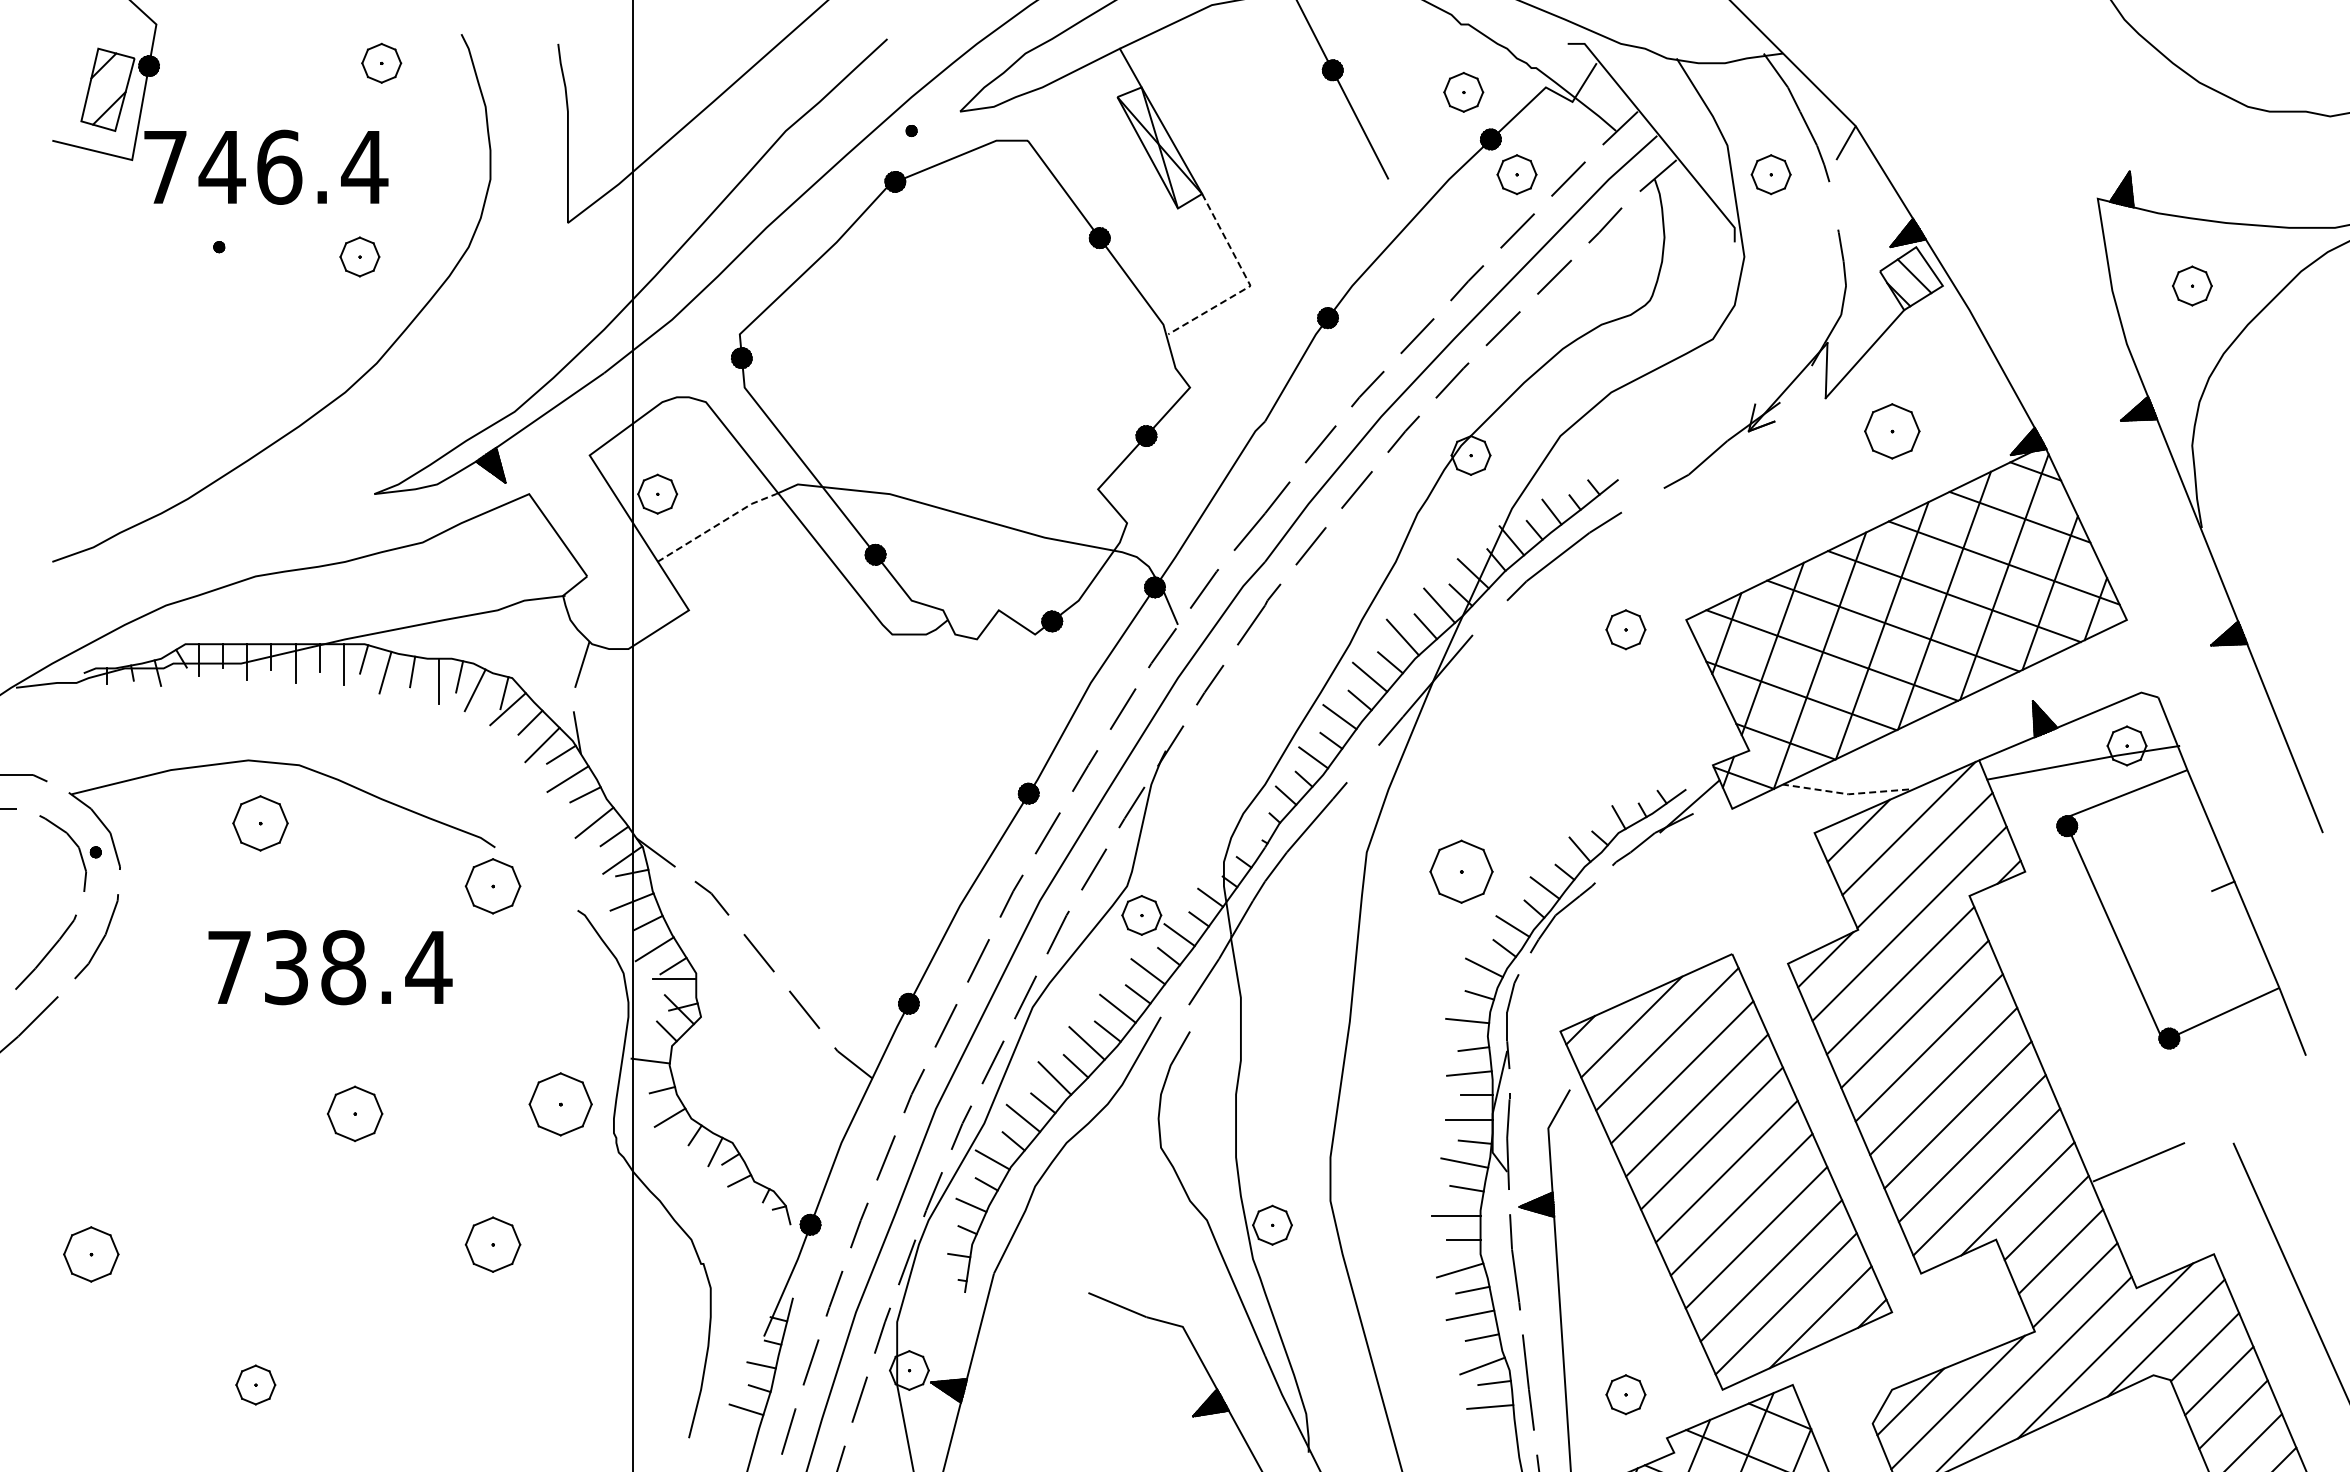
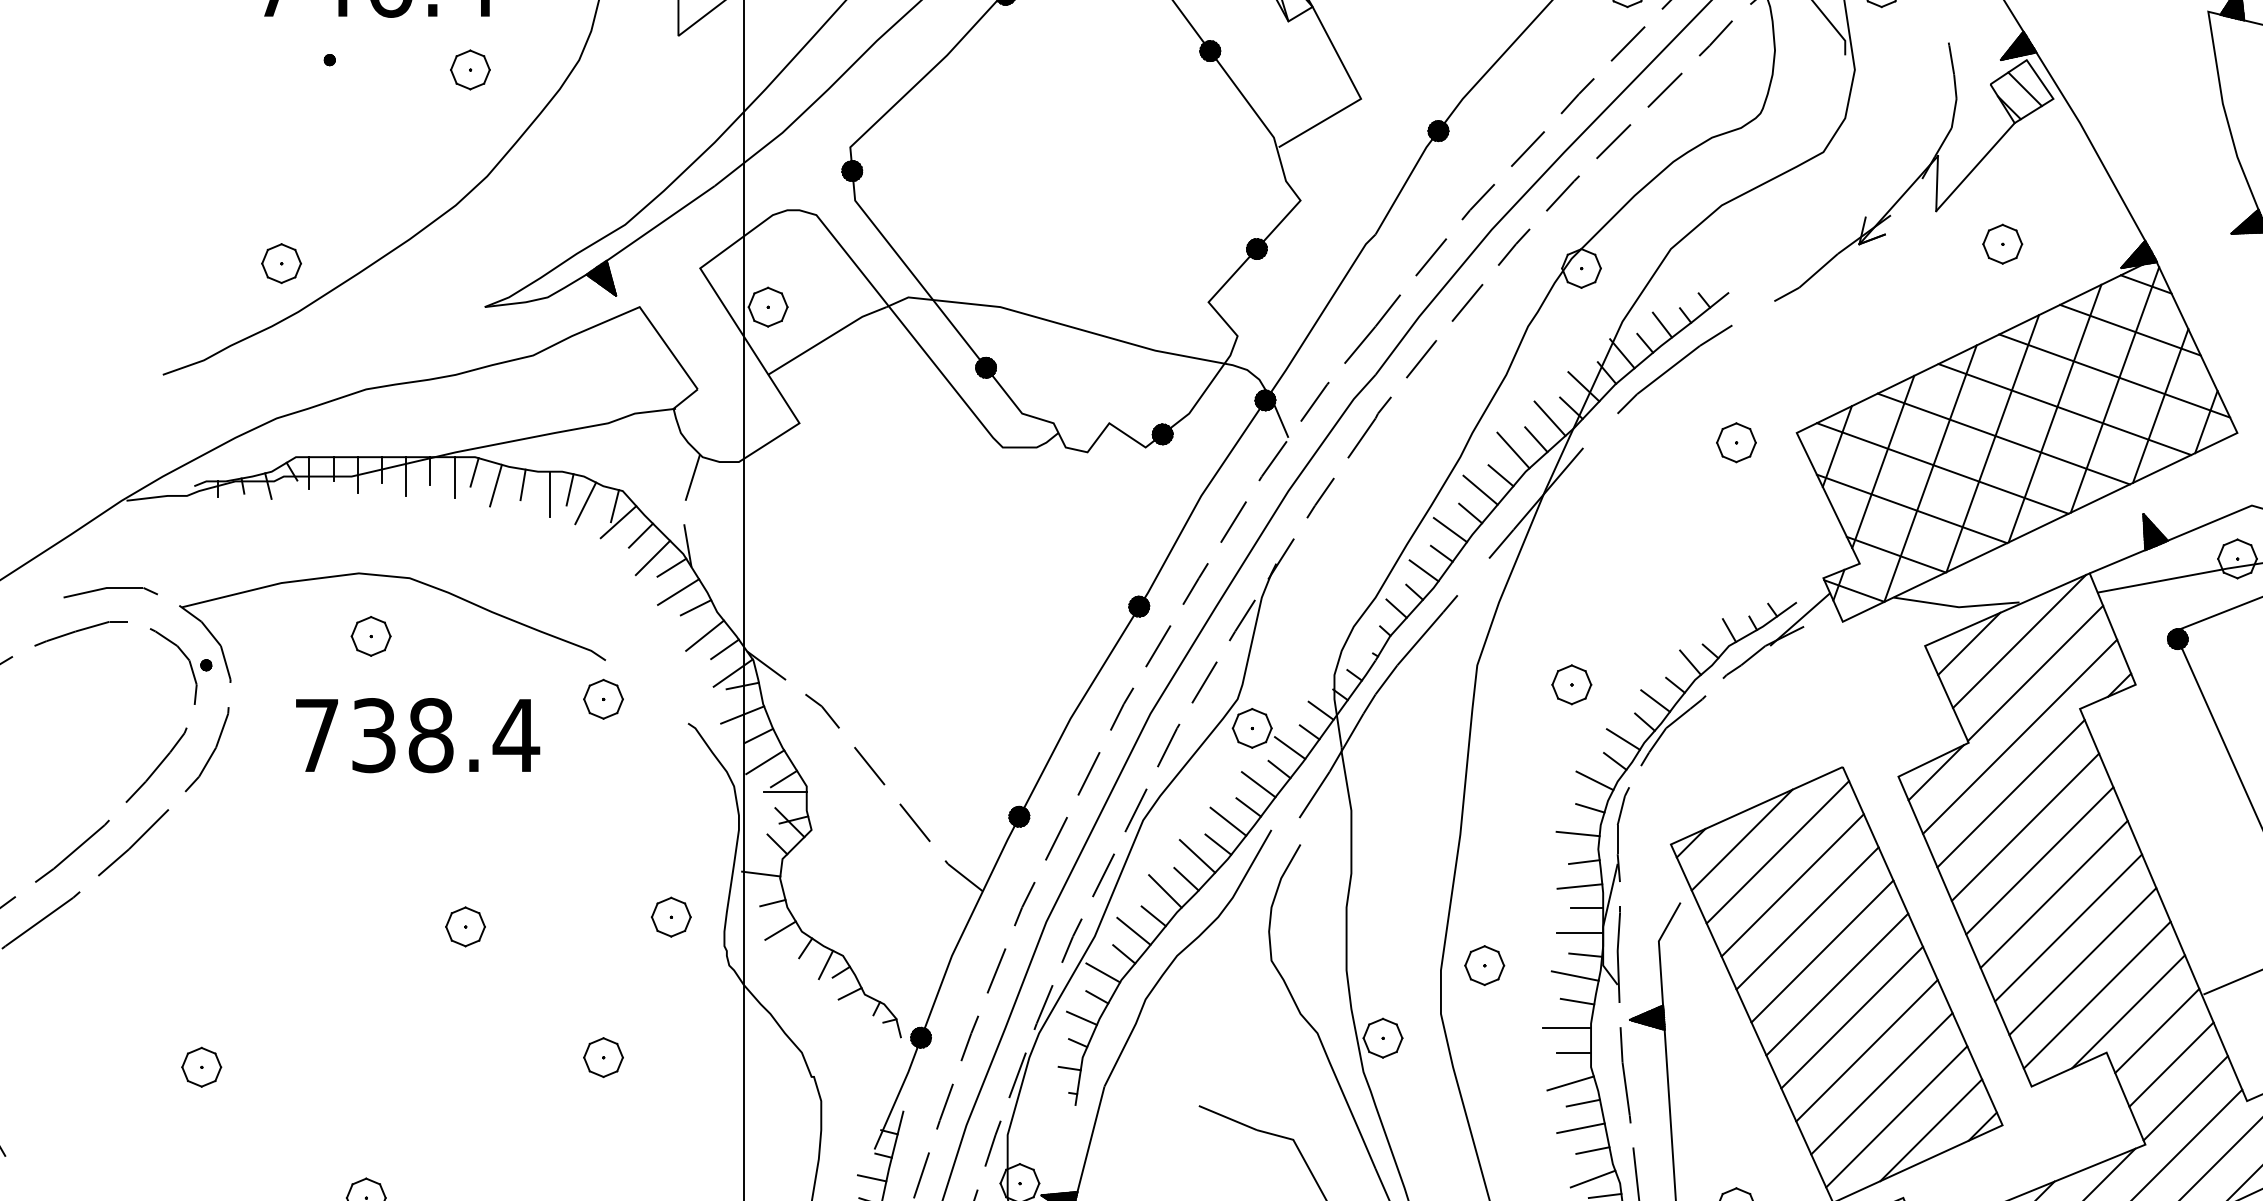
line: (1249, 283) -> (1360, 96), dashed -> solid
part: (1891, 430) -> (2002, 243), size x0.71
part: (170, 450) -> (281, 263), added
line: (717, 525) -> (828, 338), dashed -> solid
line: (1845, 793) -> (1956, 606), dashed -> solid
part: (260, 823) -> (371, 636), size x0.71
part: (1460, 871) -> (1571, 684), size x0.62
part: (492, 886) -> (603, 699), size x0.71
text: (330, 967) -> (418, 735), moved
part: (560, 1103) -> (671, 916), size x0.62
part: (354, 1113) -> (465, 926), size x0.71
part: (1373, 1152) -> (1484, 965), added
part: (492, 1244) -> (603, 1057), size x0.71
part: (90, 1253) -> (201, 1066), size x0.71

